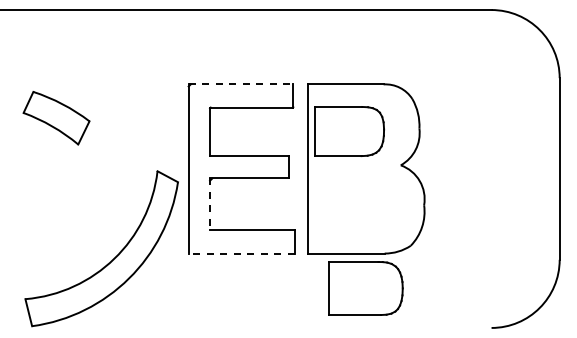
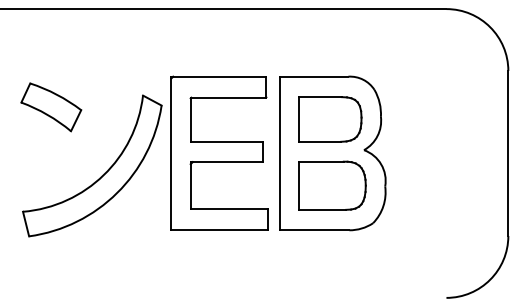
line: (241, 84) -> (219, 76), dashed -> solid
part: (349, 131) -> (330, 119), moved
line: (210, 204) -> (191, 185), dashed -> solid
line: (241, 253) -> (219, 230), dashed -> solid
part: (112, 259) -> (102, 175), moved
part: (365, 288) -> (331, 185), moved

